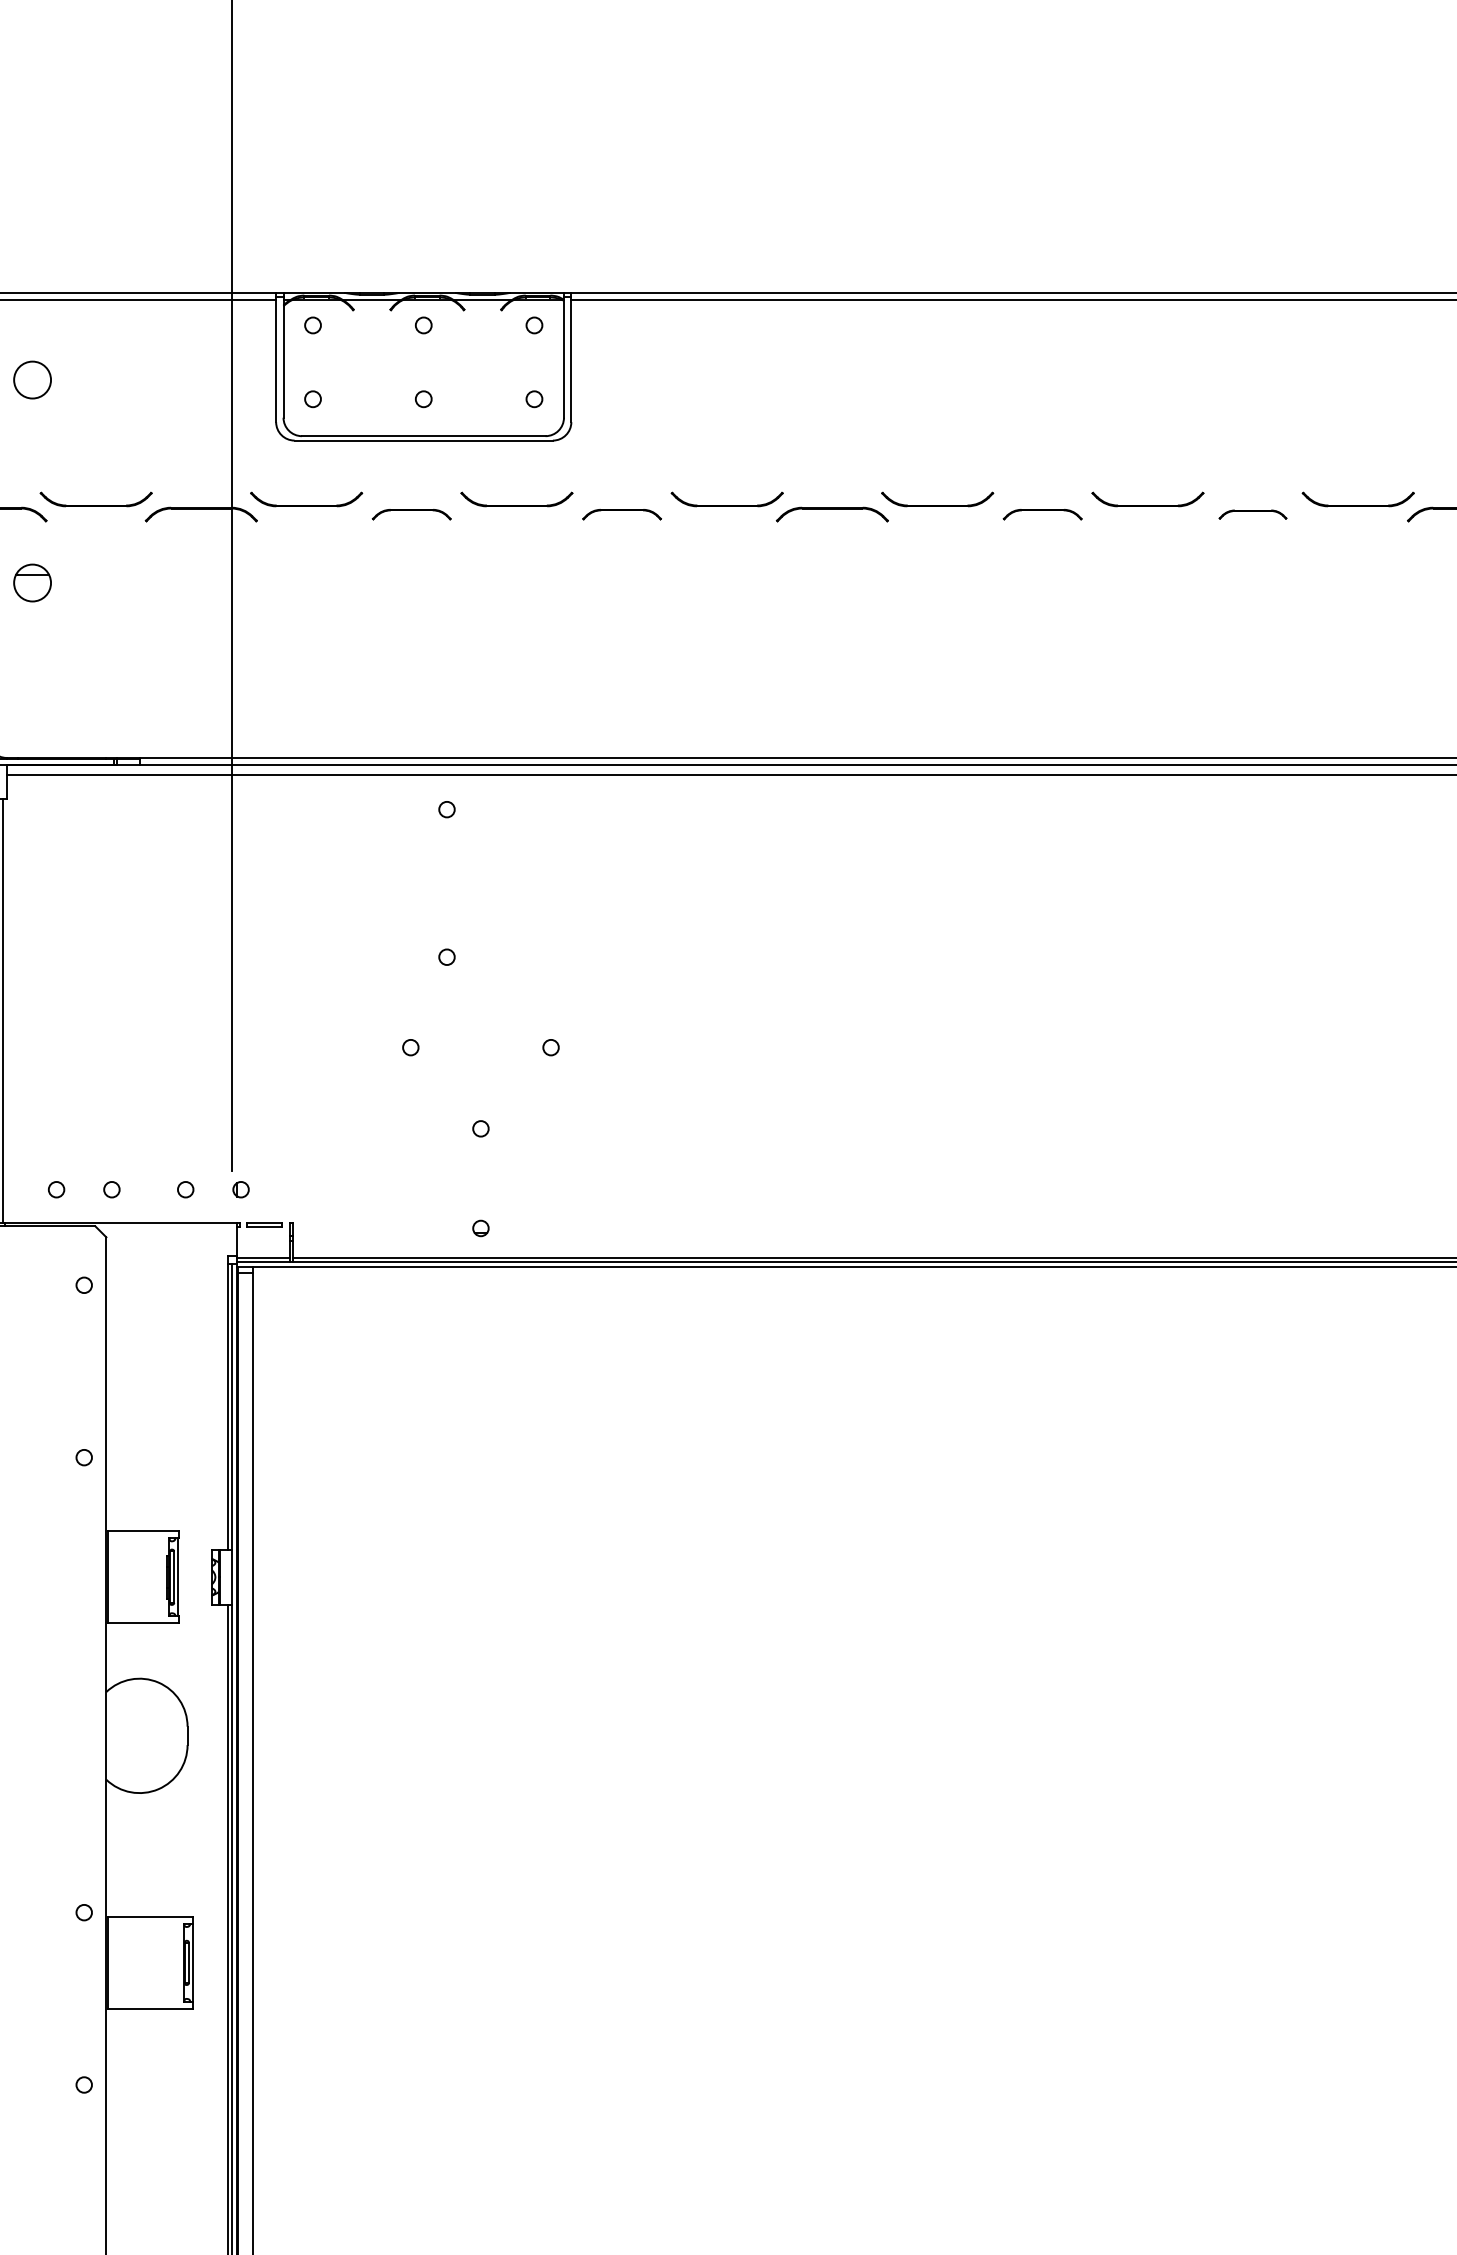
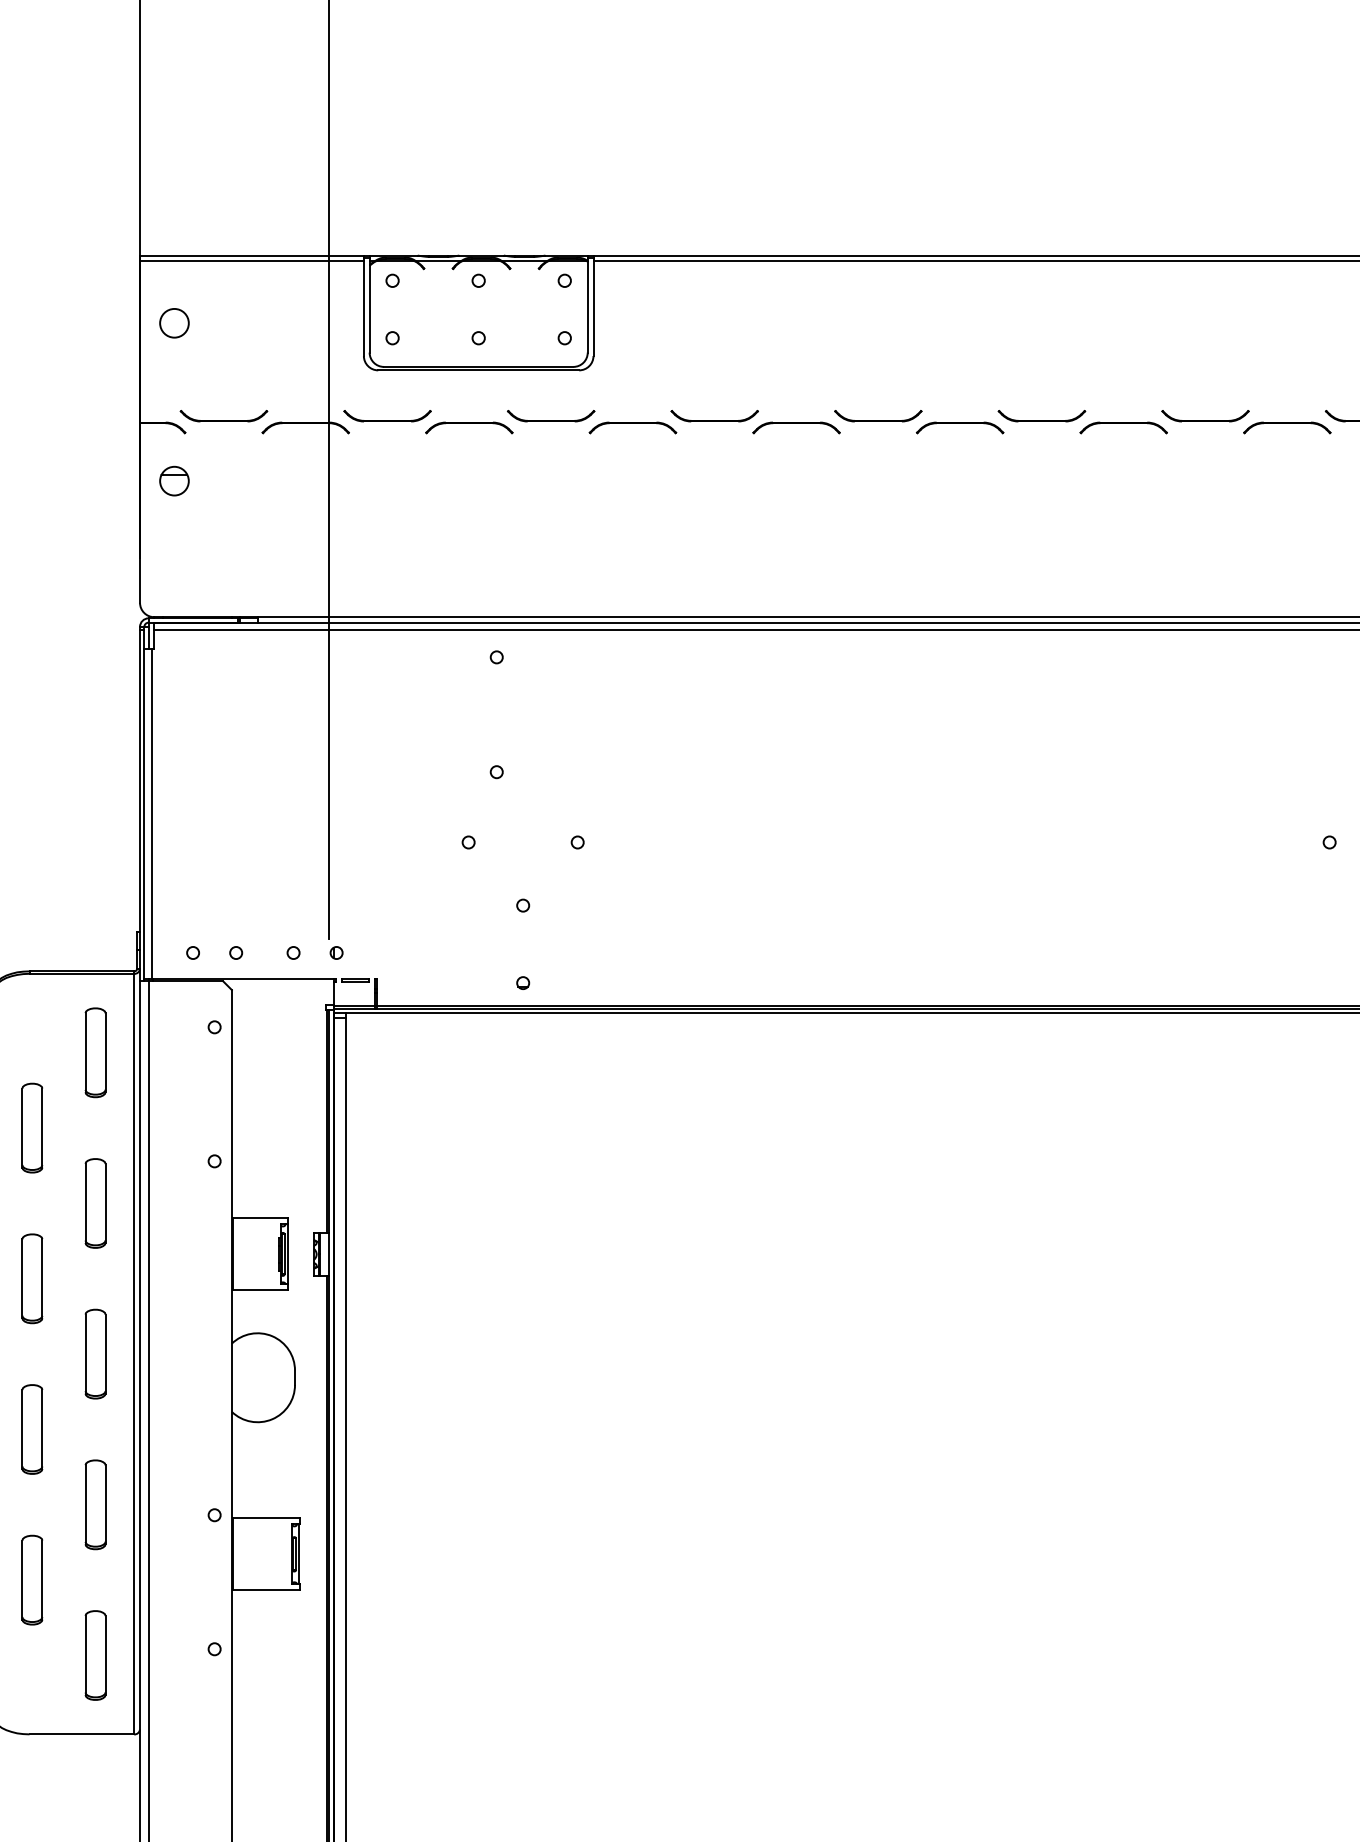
part: (411, 514) -> (469, 427), size x1.43
part: (621, 514) -> (632, 427), size x1.43
part: (1041, 514) -> (959, 427), size x1.43
part: (1252, 514) -> (1123, 427), size x1.67

